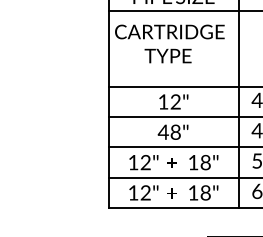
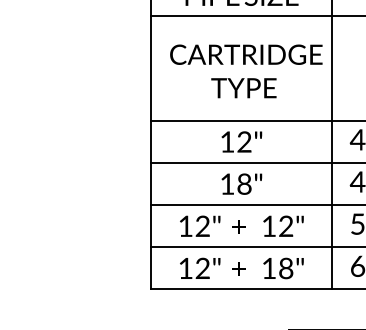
text: (169, 44) -> (246, 71), moved
text: (163, 131) -> (227, 183), 48" -> 18"
text: (205, 163) -> (286, 227), 18" -> 12"

